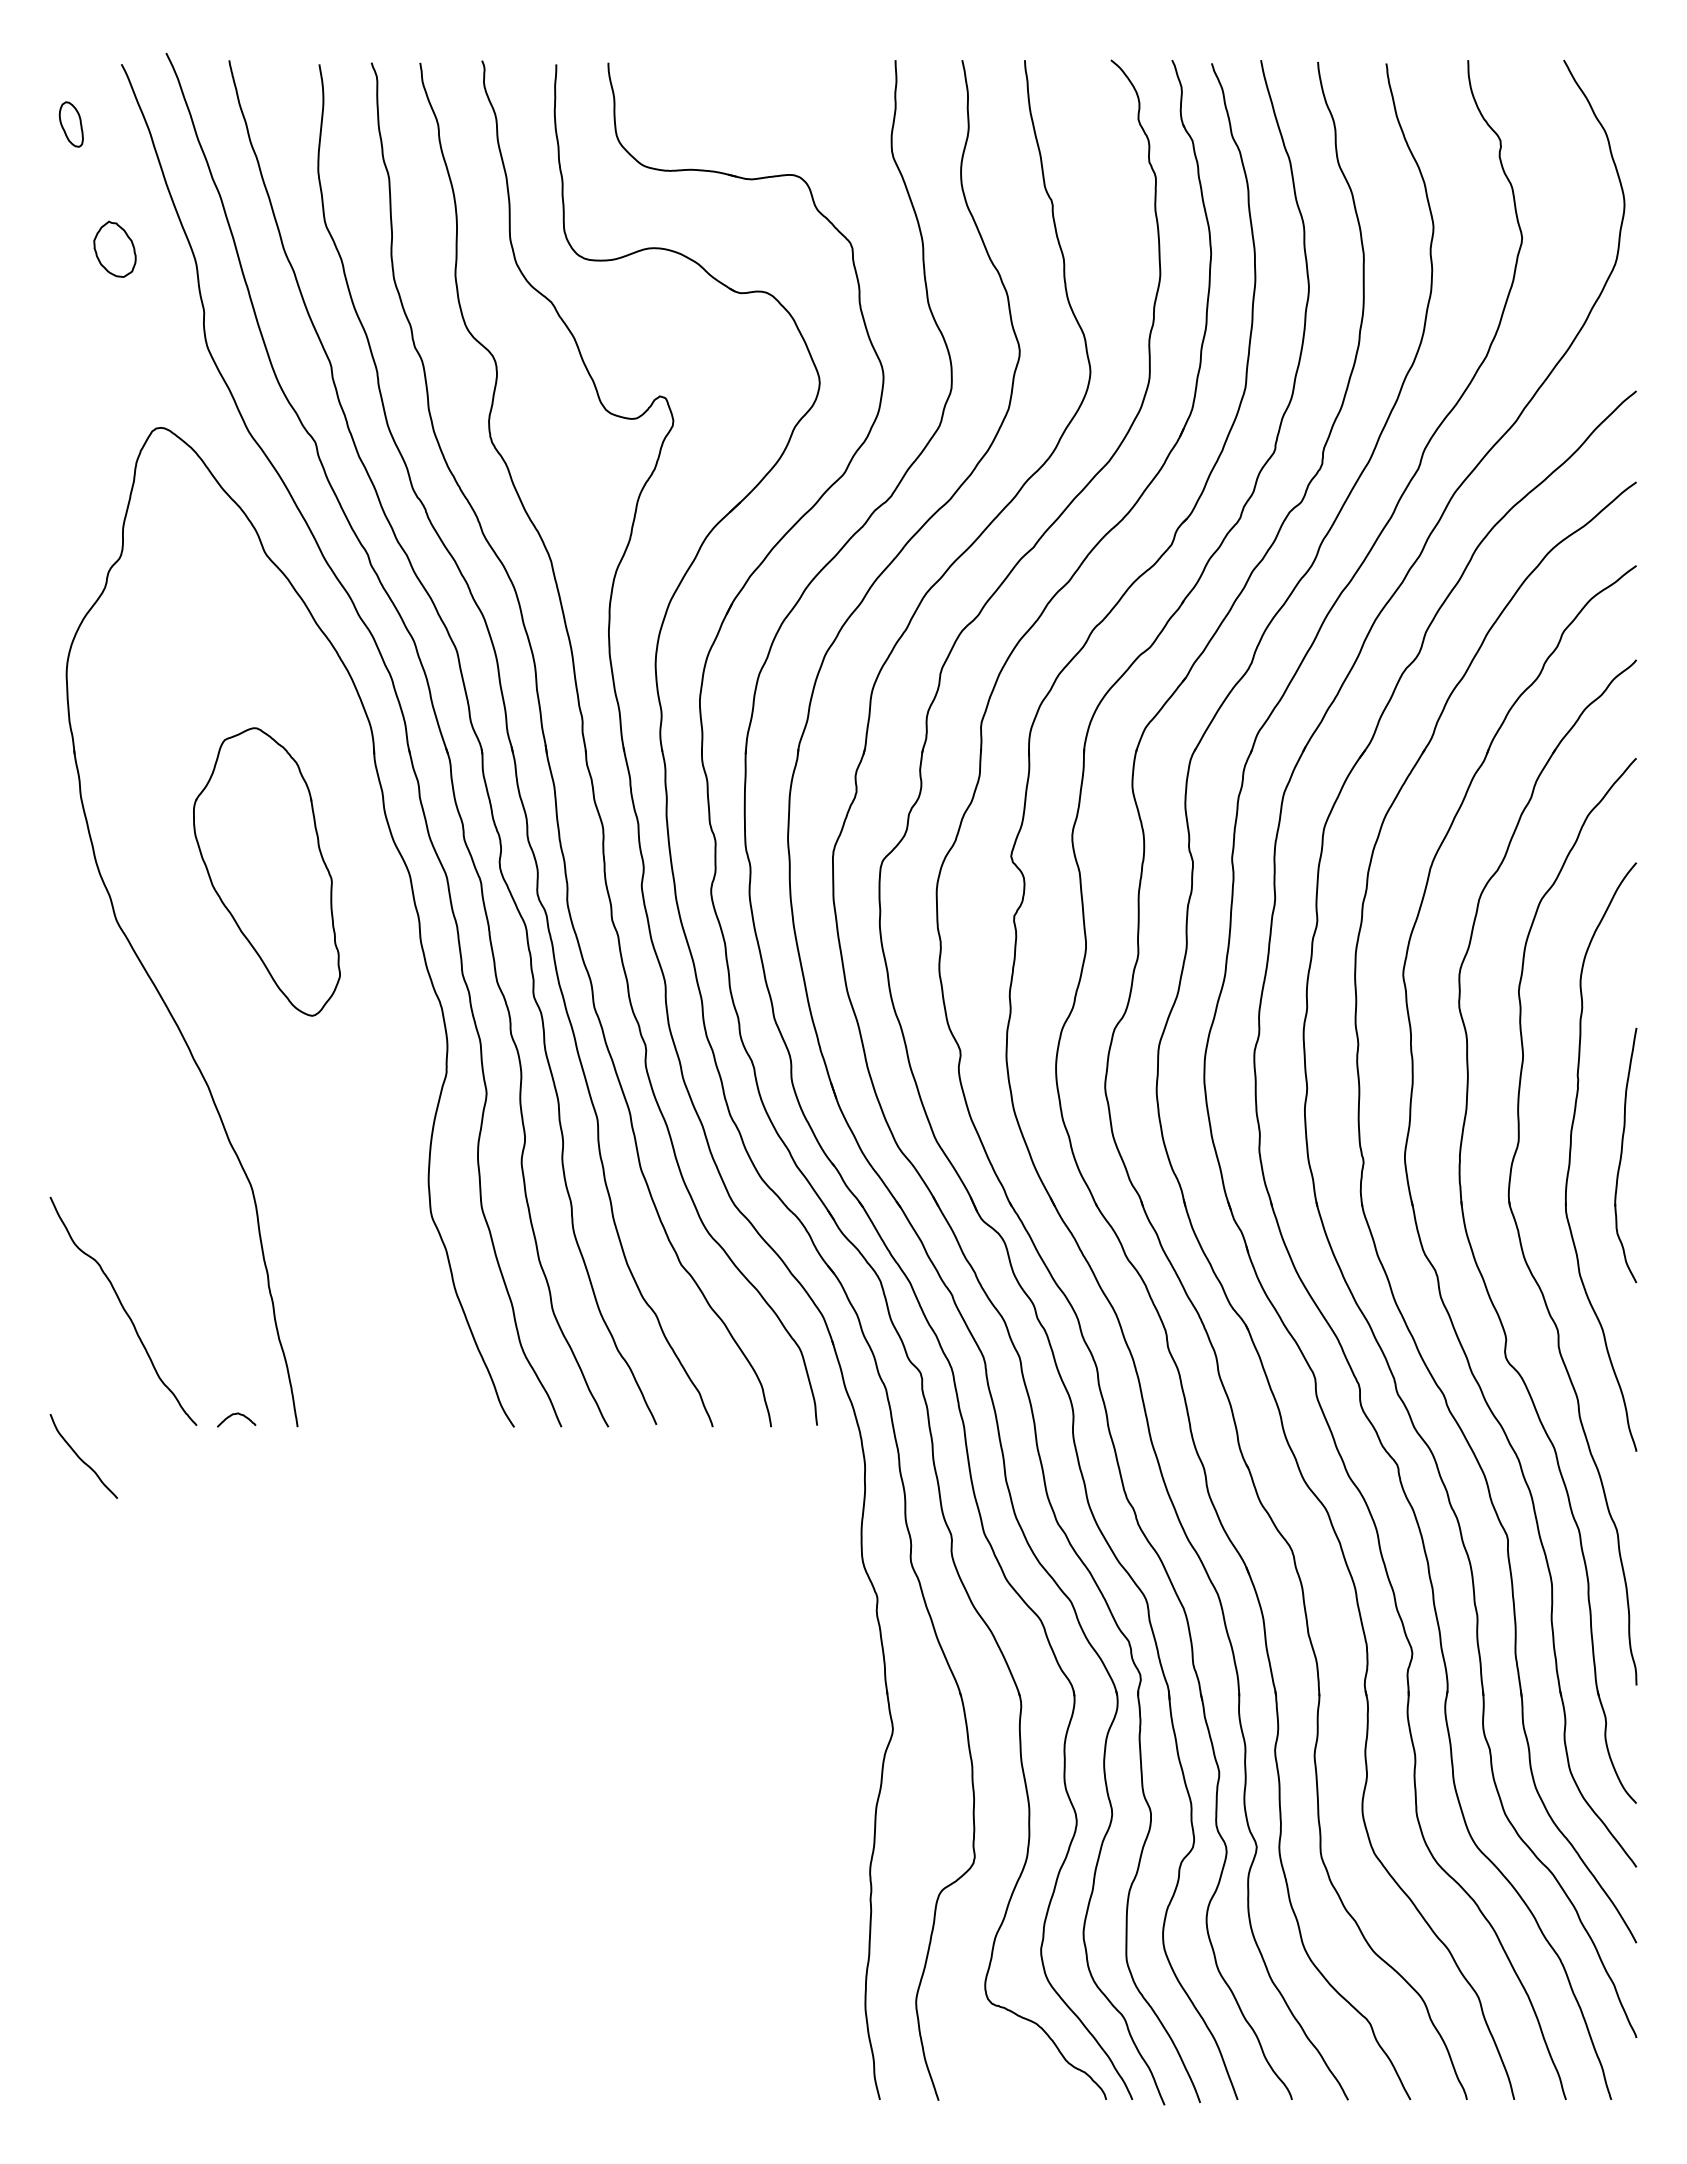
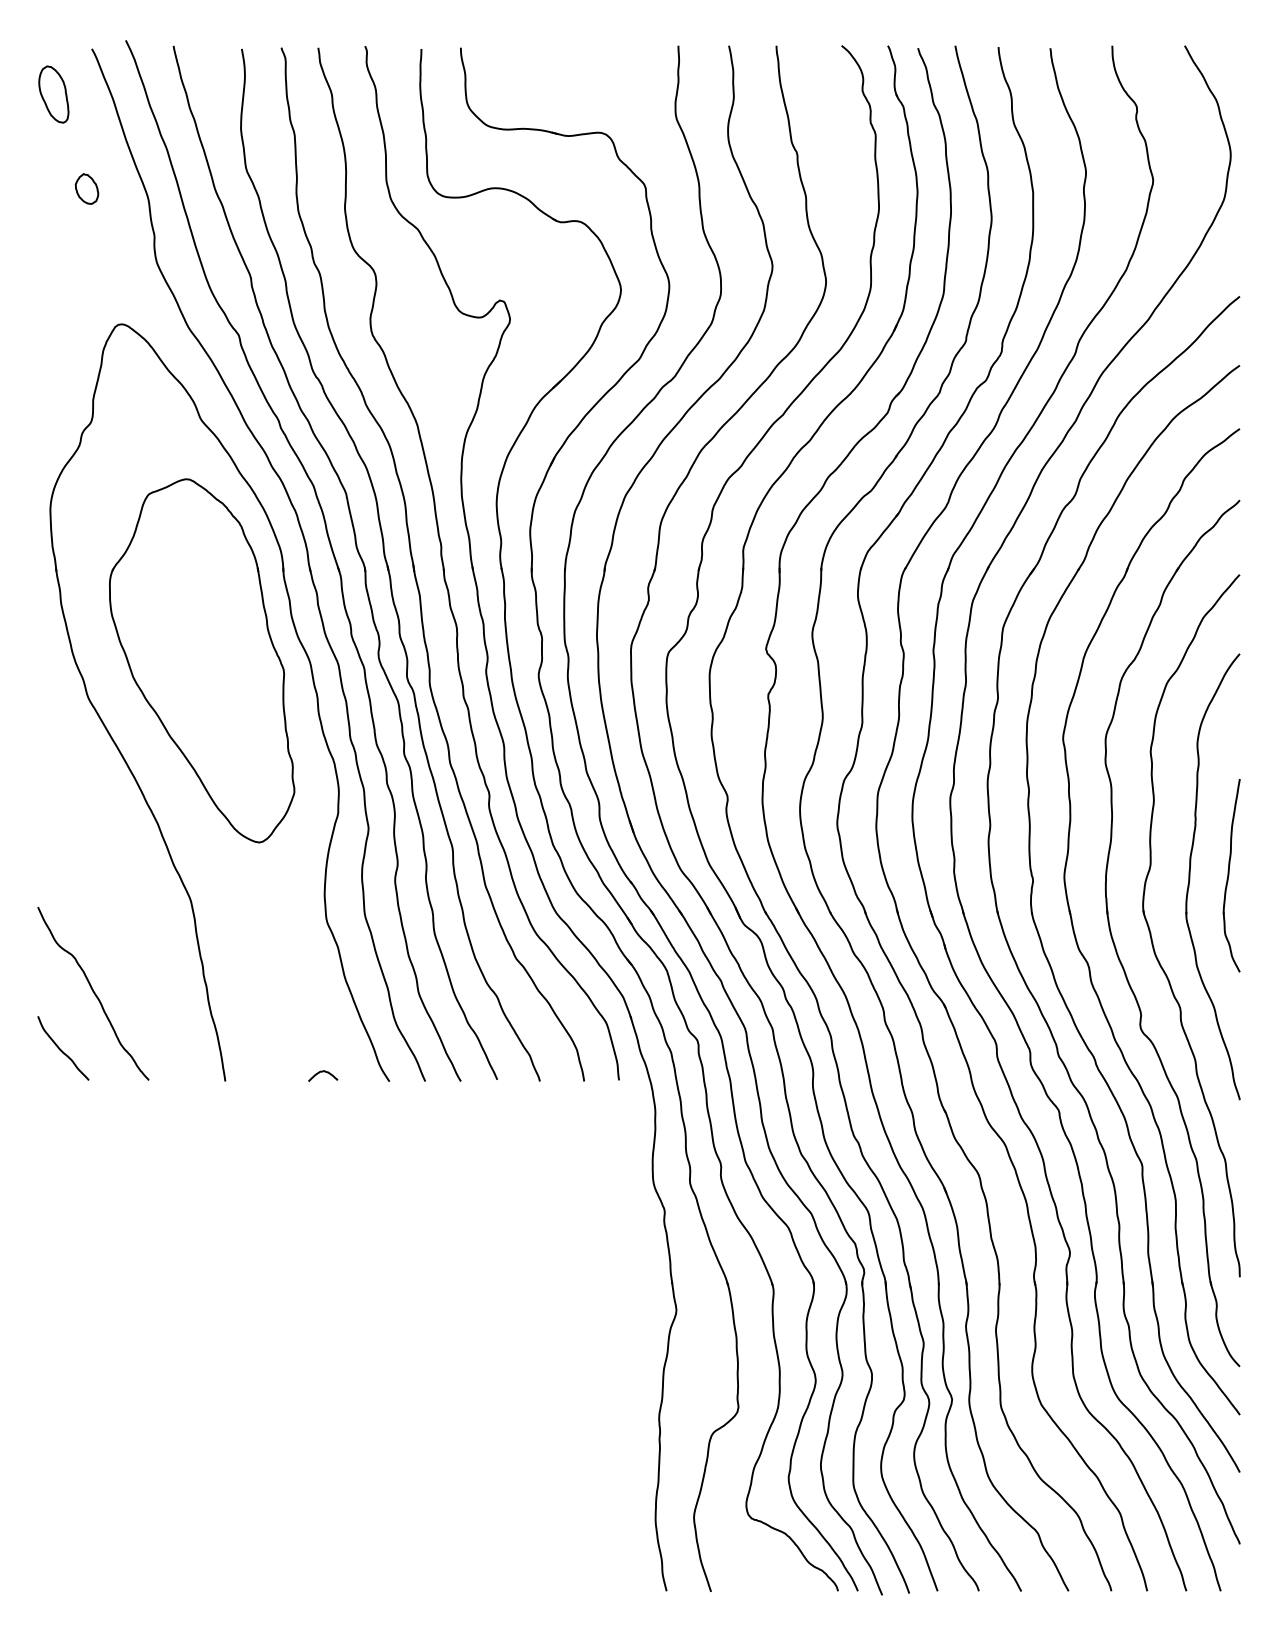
part: (71, 124) -> (54, 94), size x1.67
part: (114, 248) -> (86, 188), size x0.71
part: (266, 871) -> (201, 660), size x1.67
curve: (236, 1414) -> (323, 1071), moved
curve: (81, 1458) -> (61, 1049), moved

